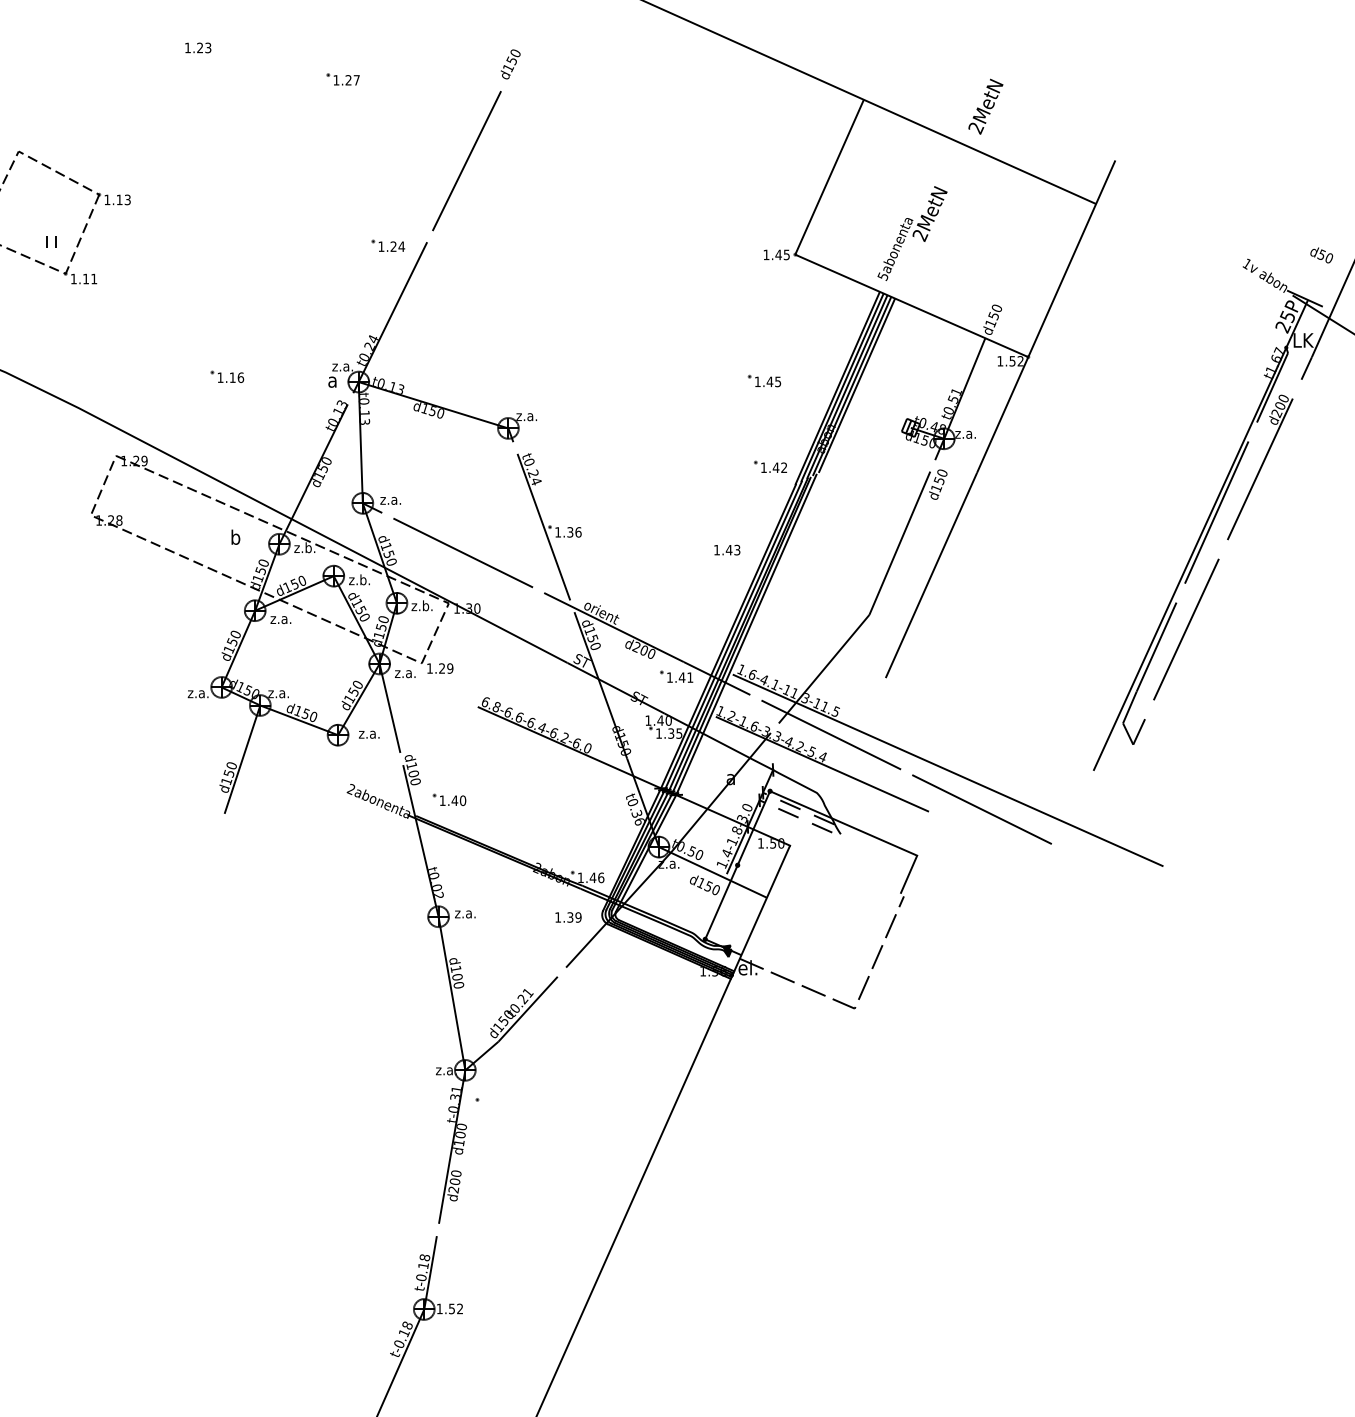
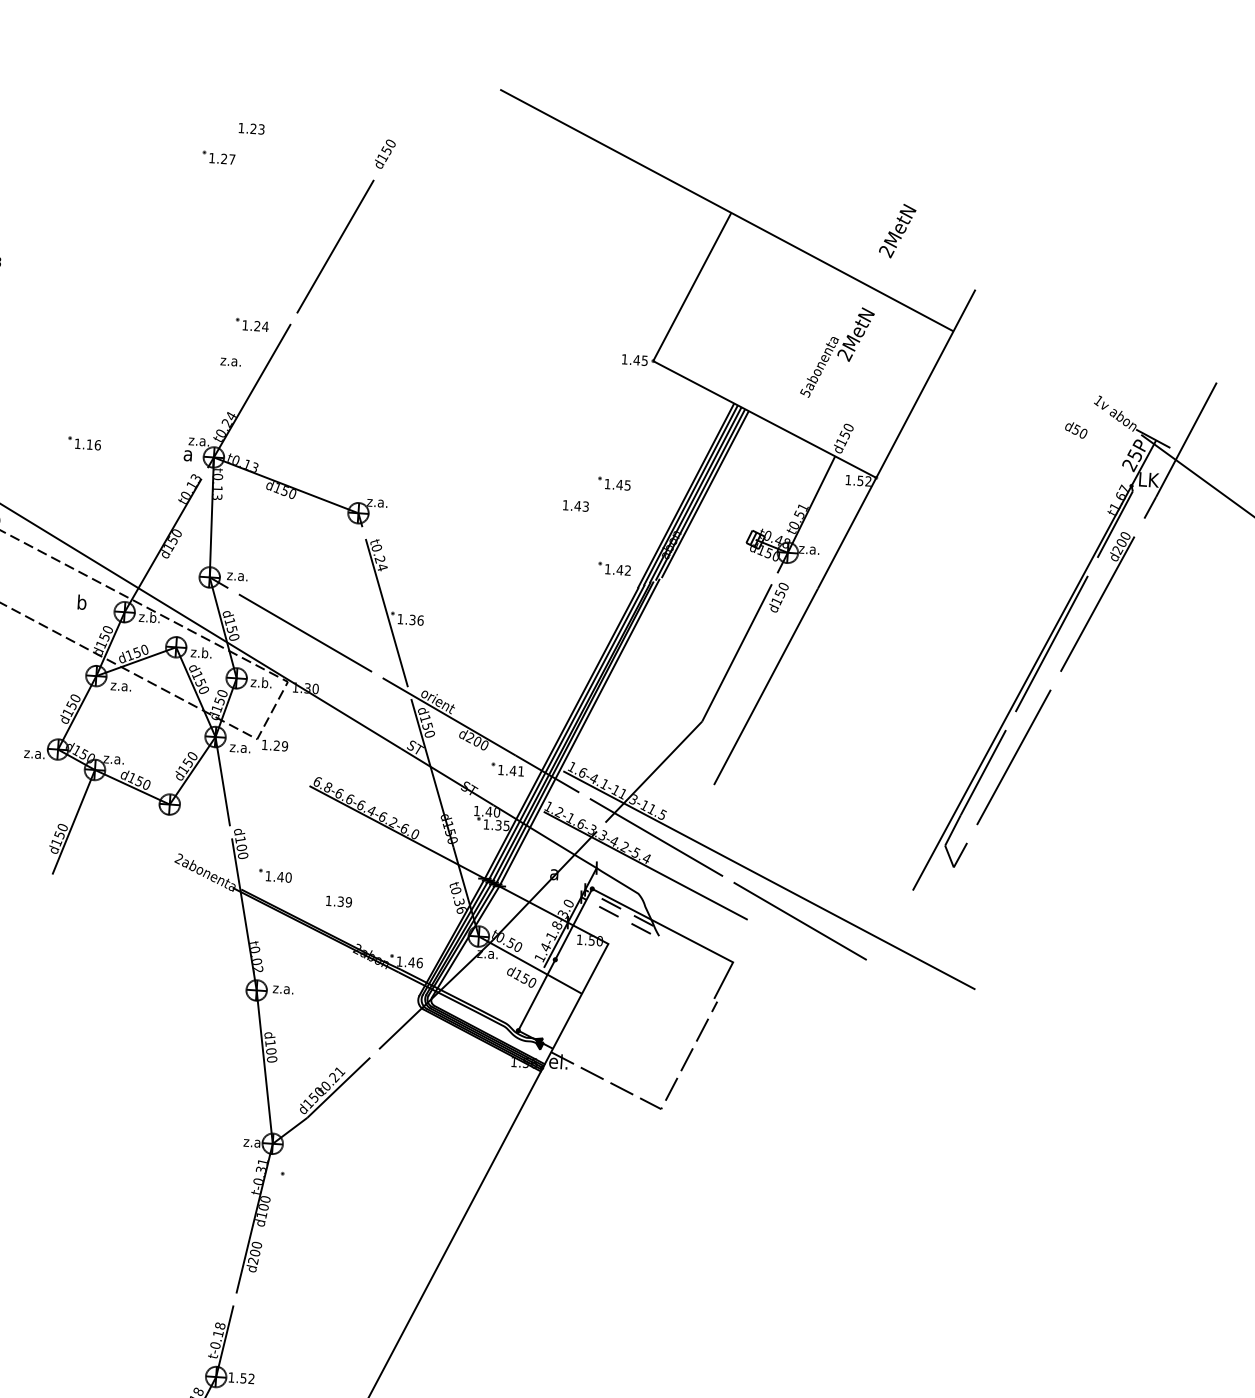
text: (198, 47) -> (251, 128), moved
text: (985, 106) -> (897, 230), moved
text: (912, 233) -> (837, 352), moved
text: (1321, 255) -> (1076, 430), moved
text: (727, 549) -> (576, 505), moved
text: (369, 734) -> (231, 361), moved
text: (568, 917) -> (339, 901), moved

